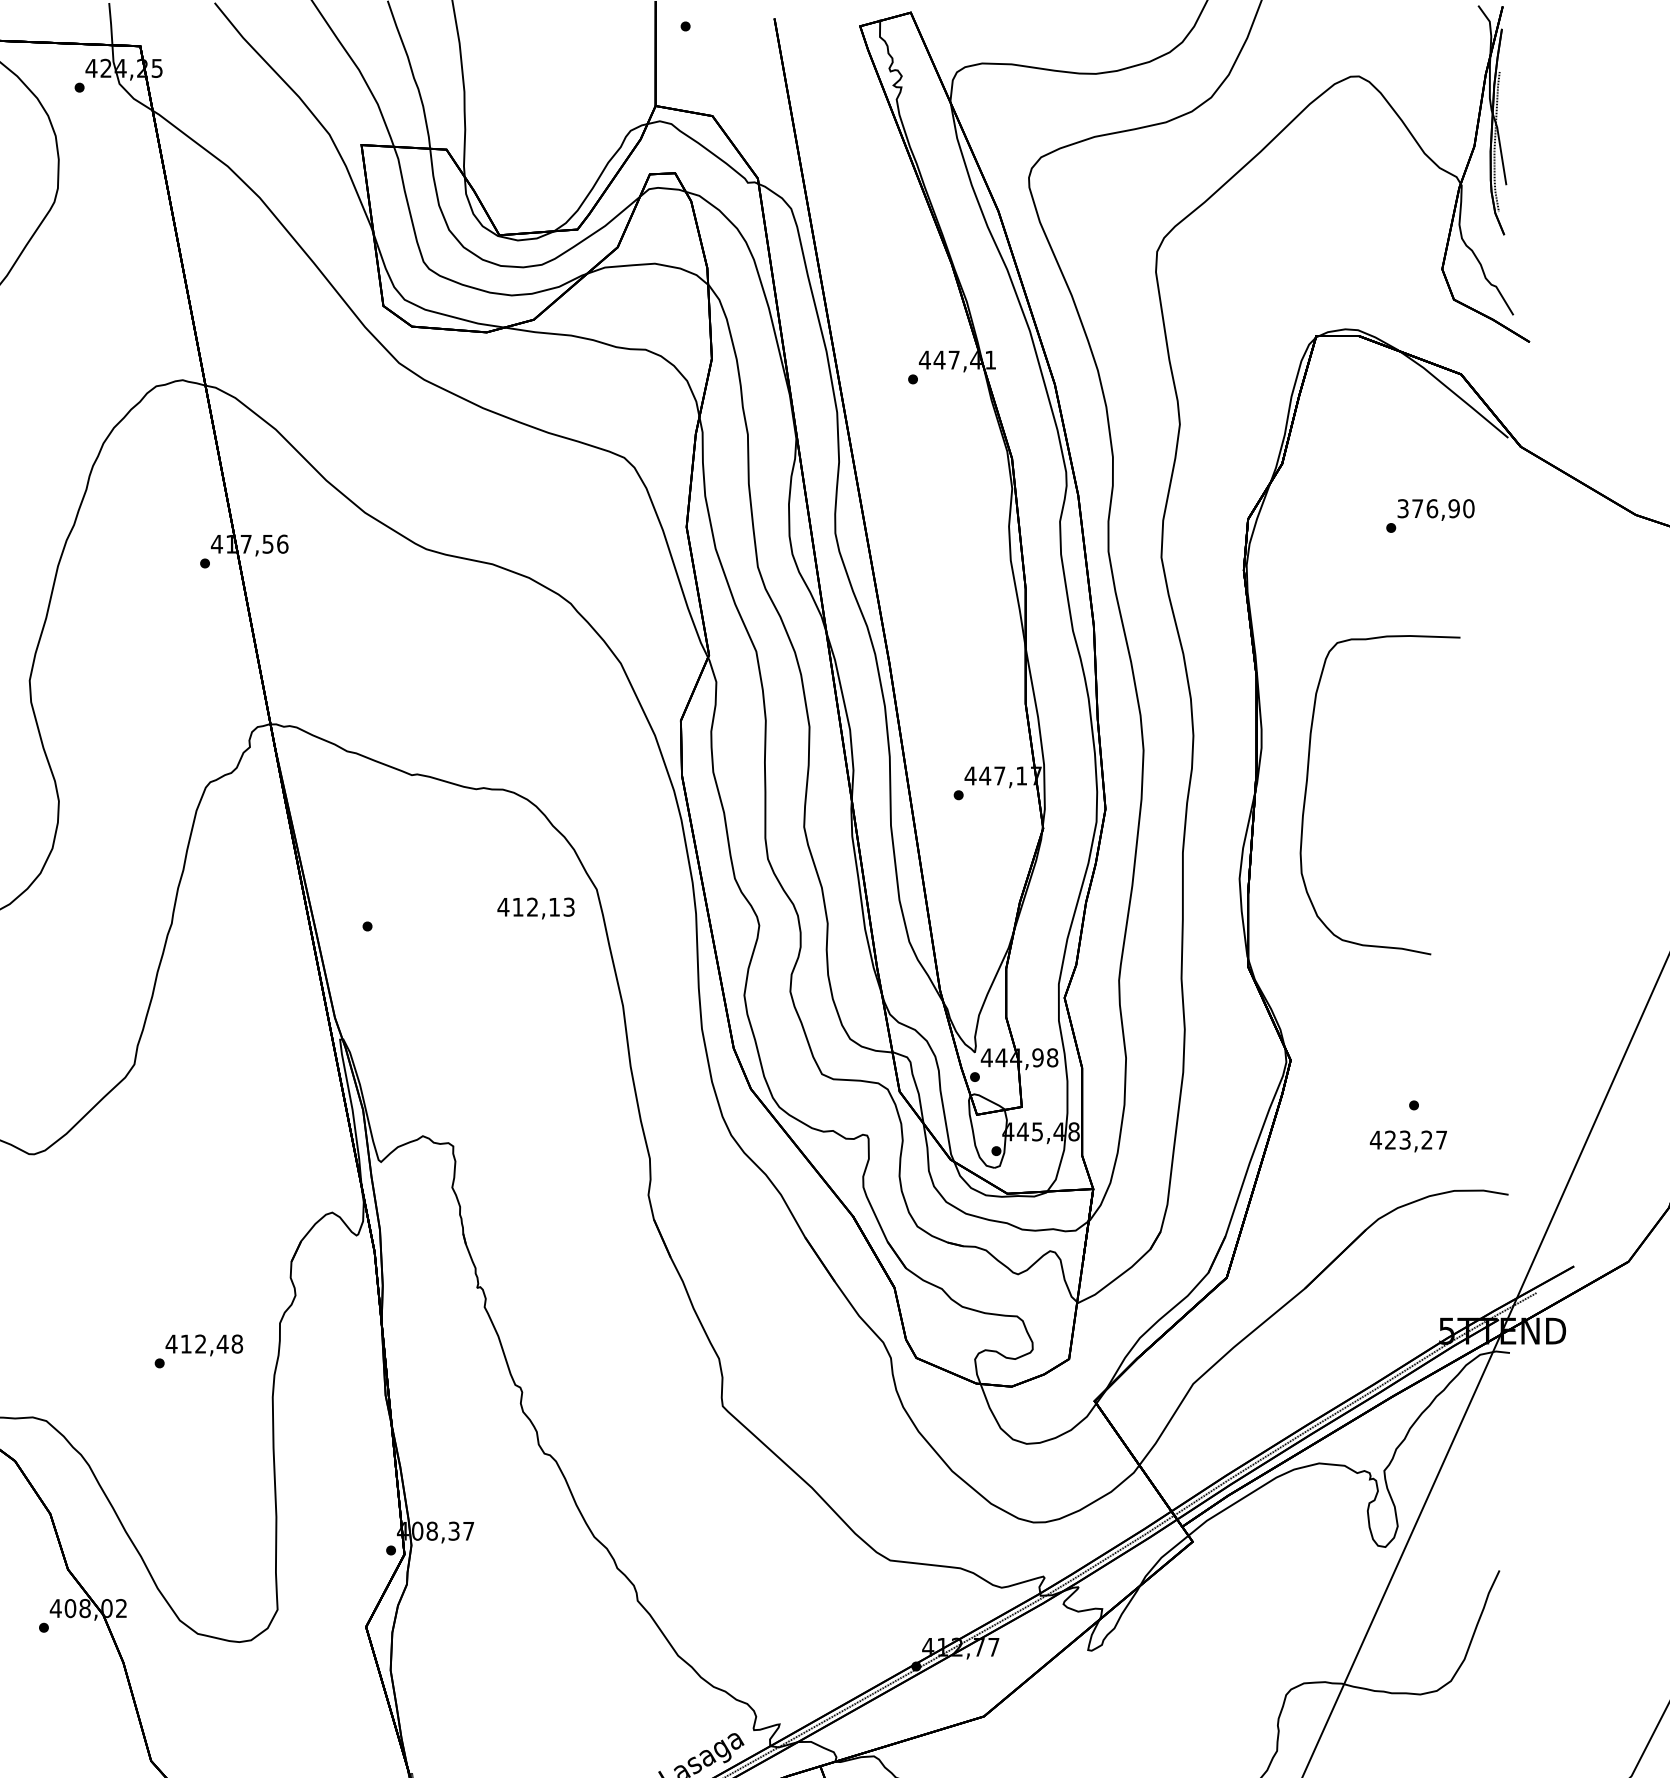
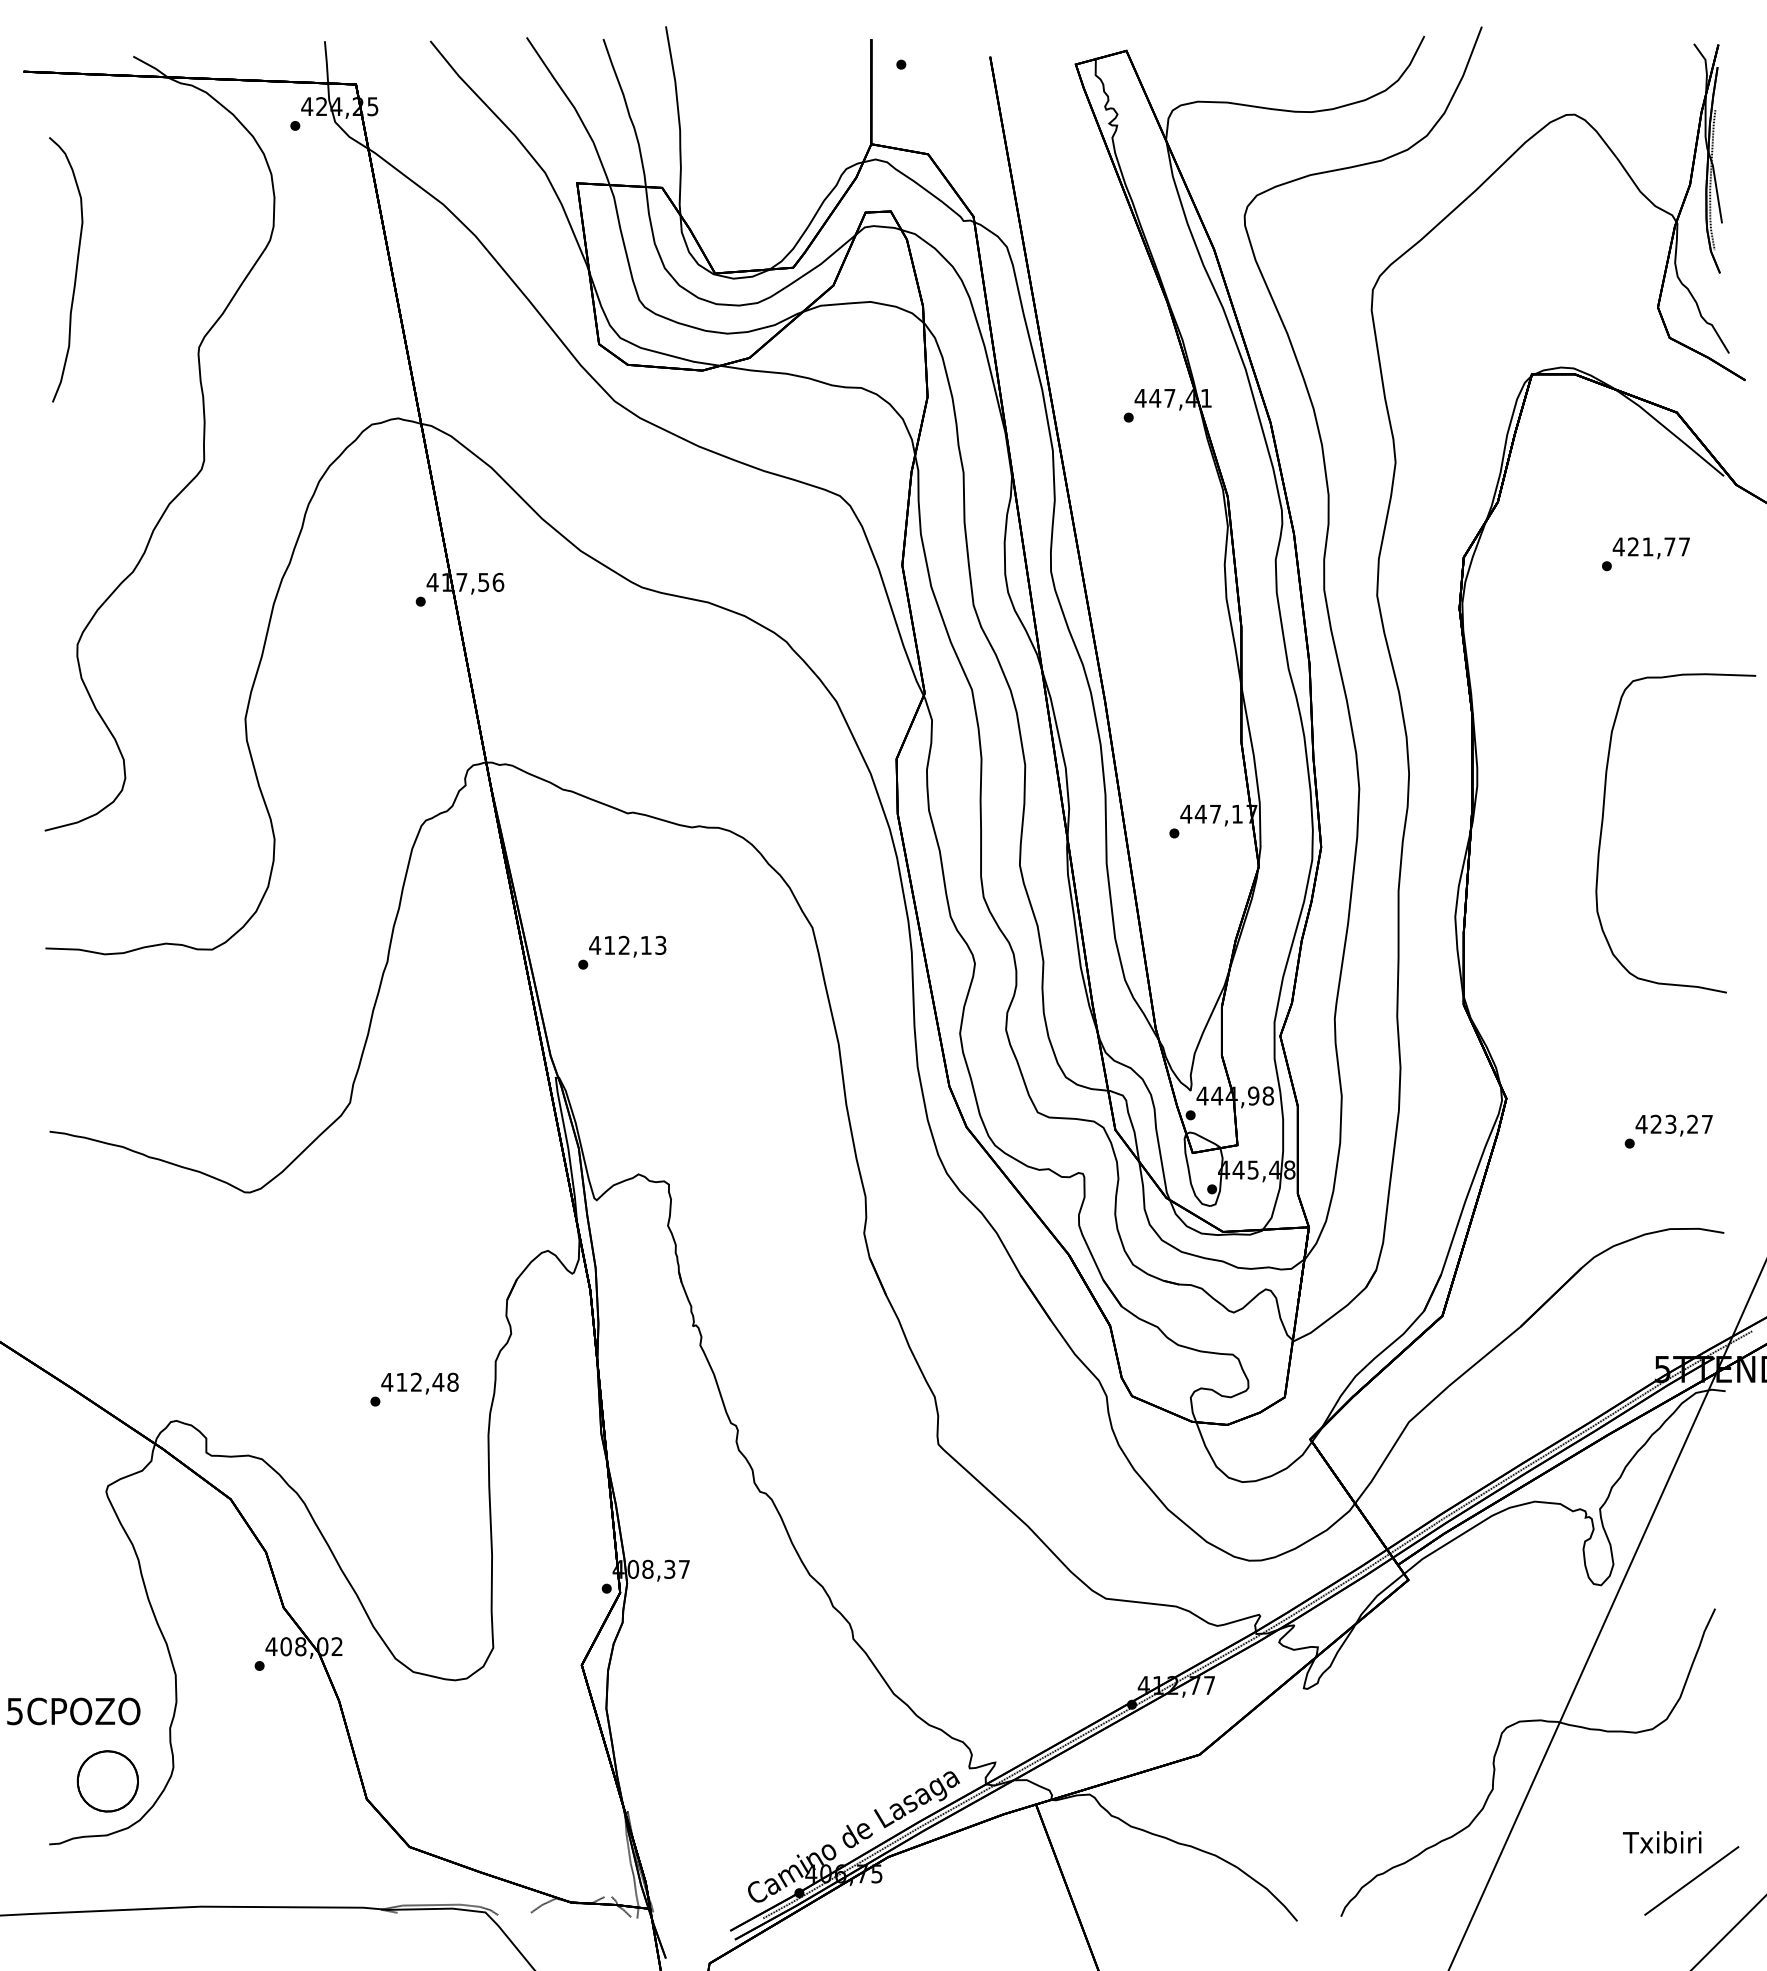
text: (1435, 508) -> (1651, 546), 376,90 -> 421,77
curve: (1307, 784) -> (1603, 822), moved
text: (535, 908) -> (627, 946), moved
text: (1407, 1141) -> (1673, 1125), moved

